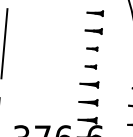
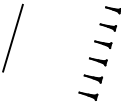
part: (92, 48) -> (98, 60), size x1.67
part: (90, 66) -> (92, 77), size x1.67

